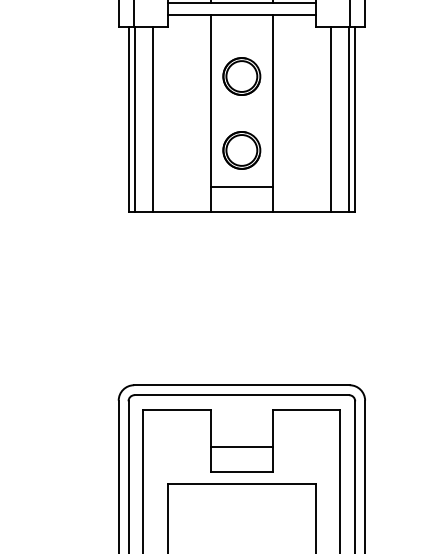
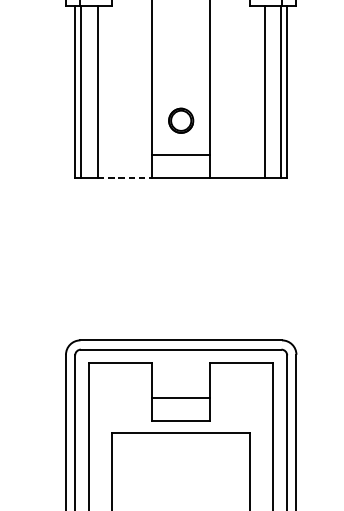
part: (241, 76) -> (180, 51), removed
part: (241, 150) -> (180, 120), size x0.7
line: (182, 212) -> (125, 178), solid -> dashed

